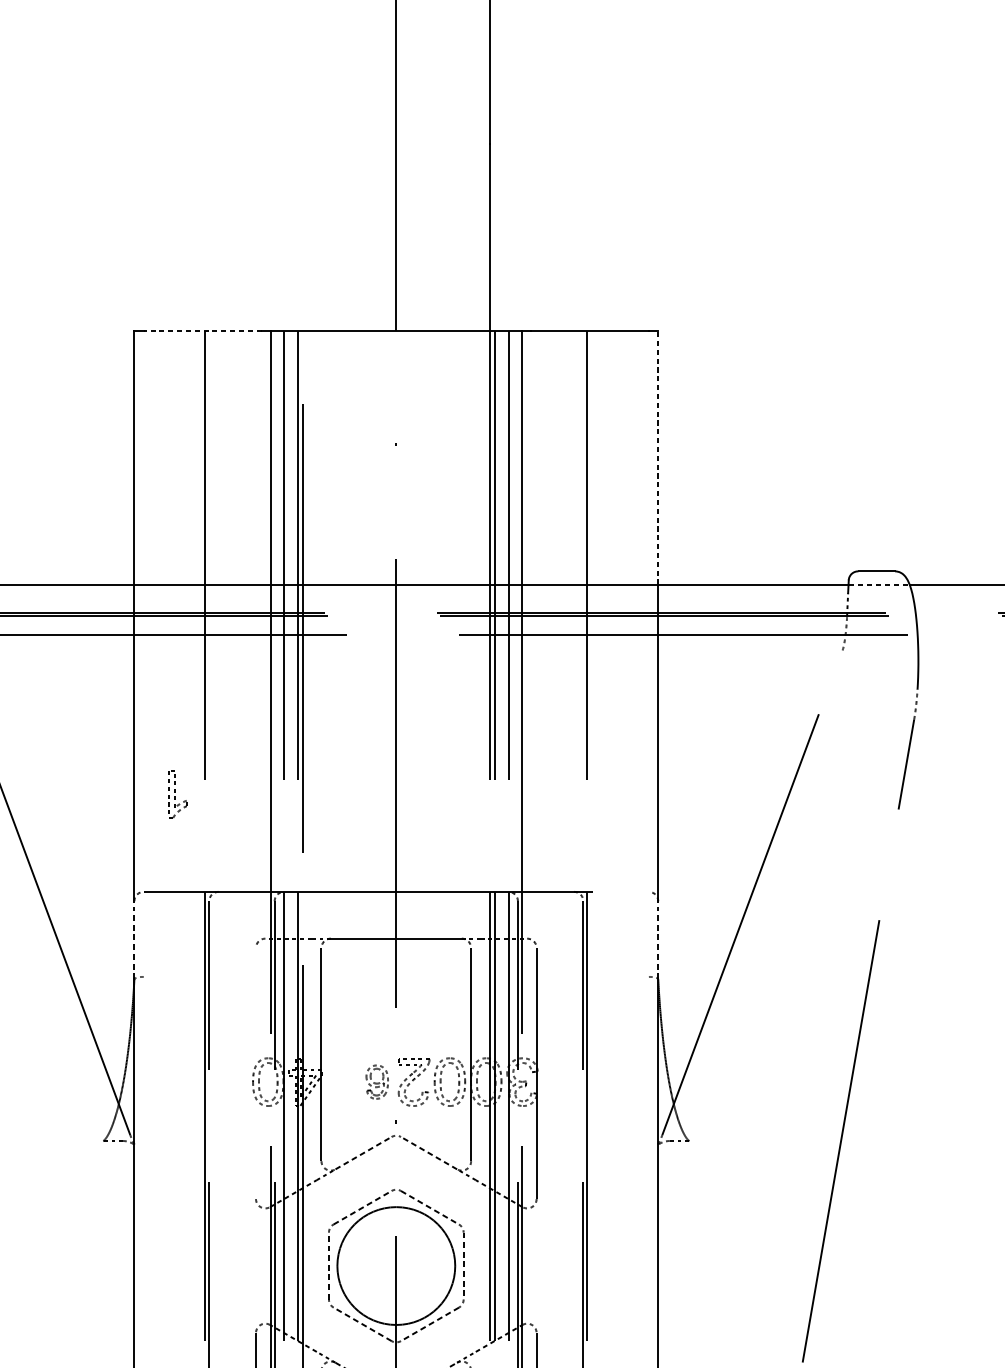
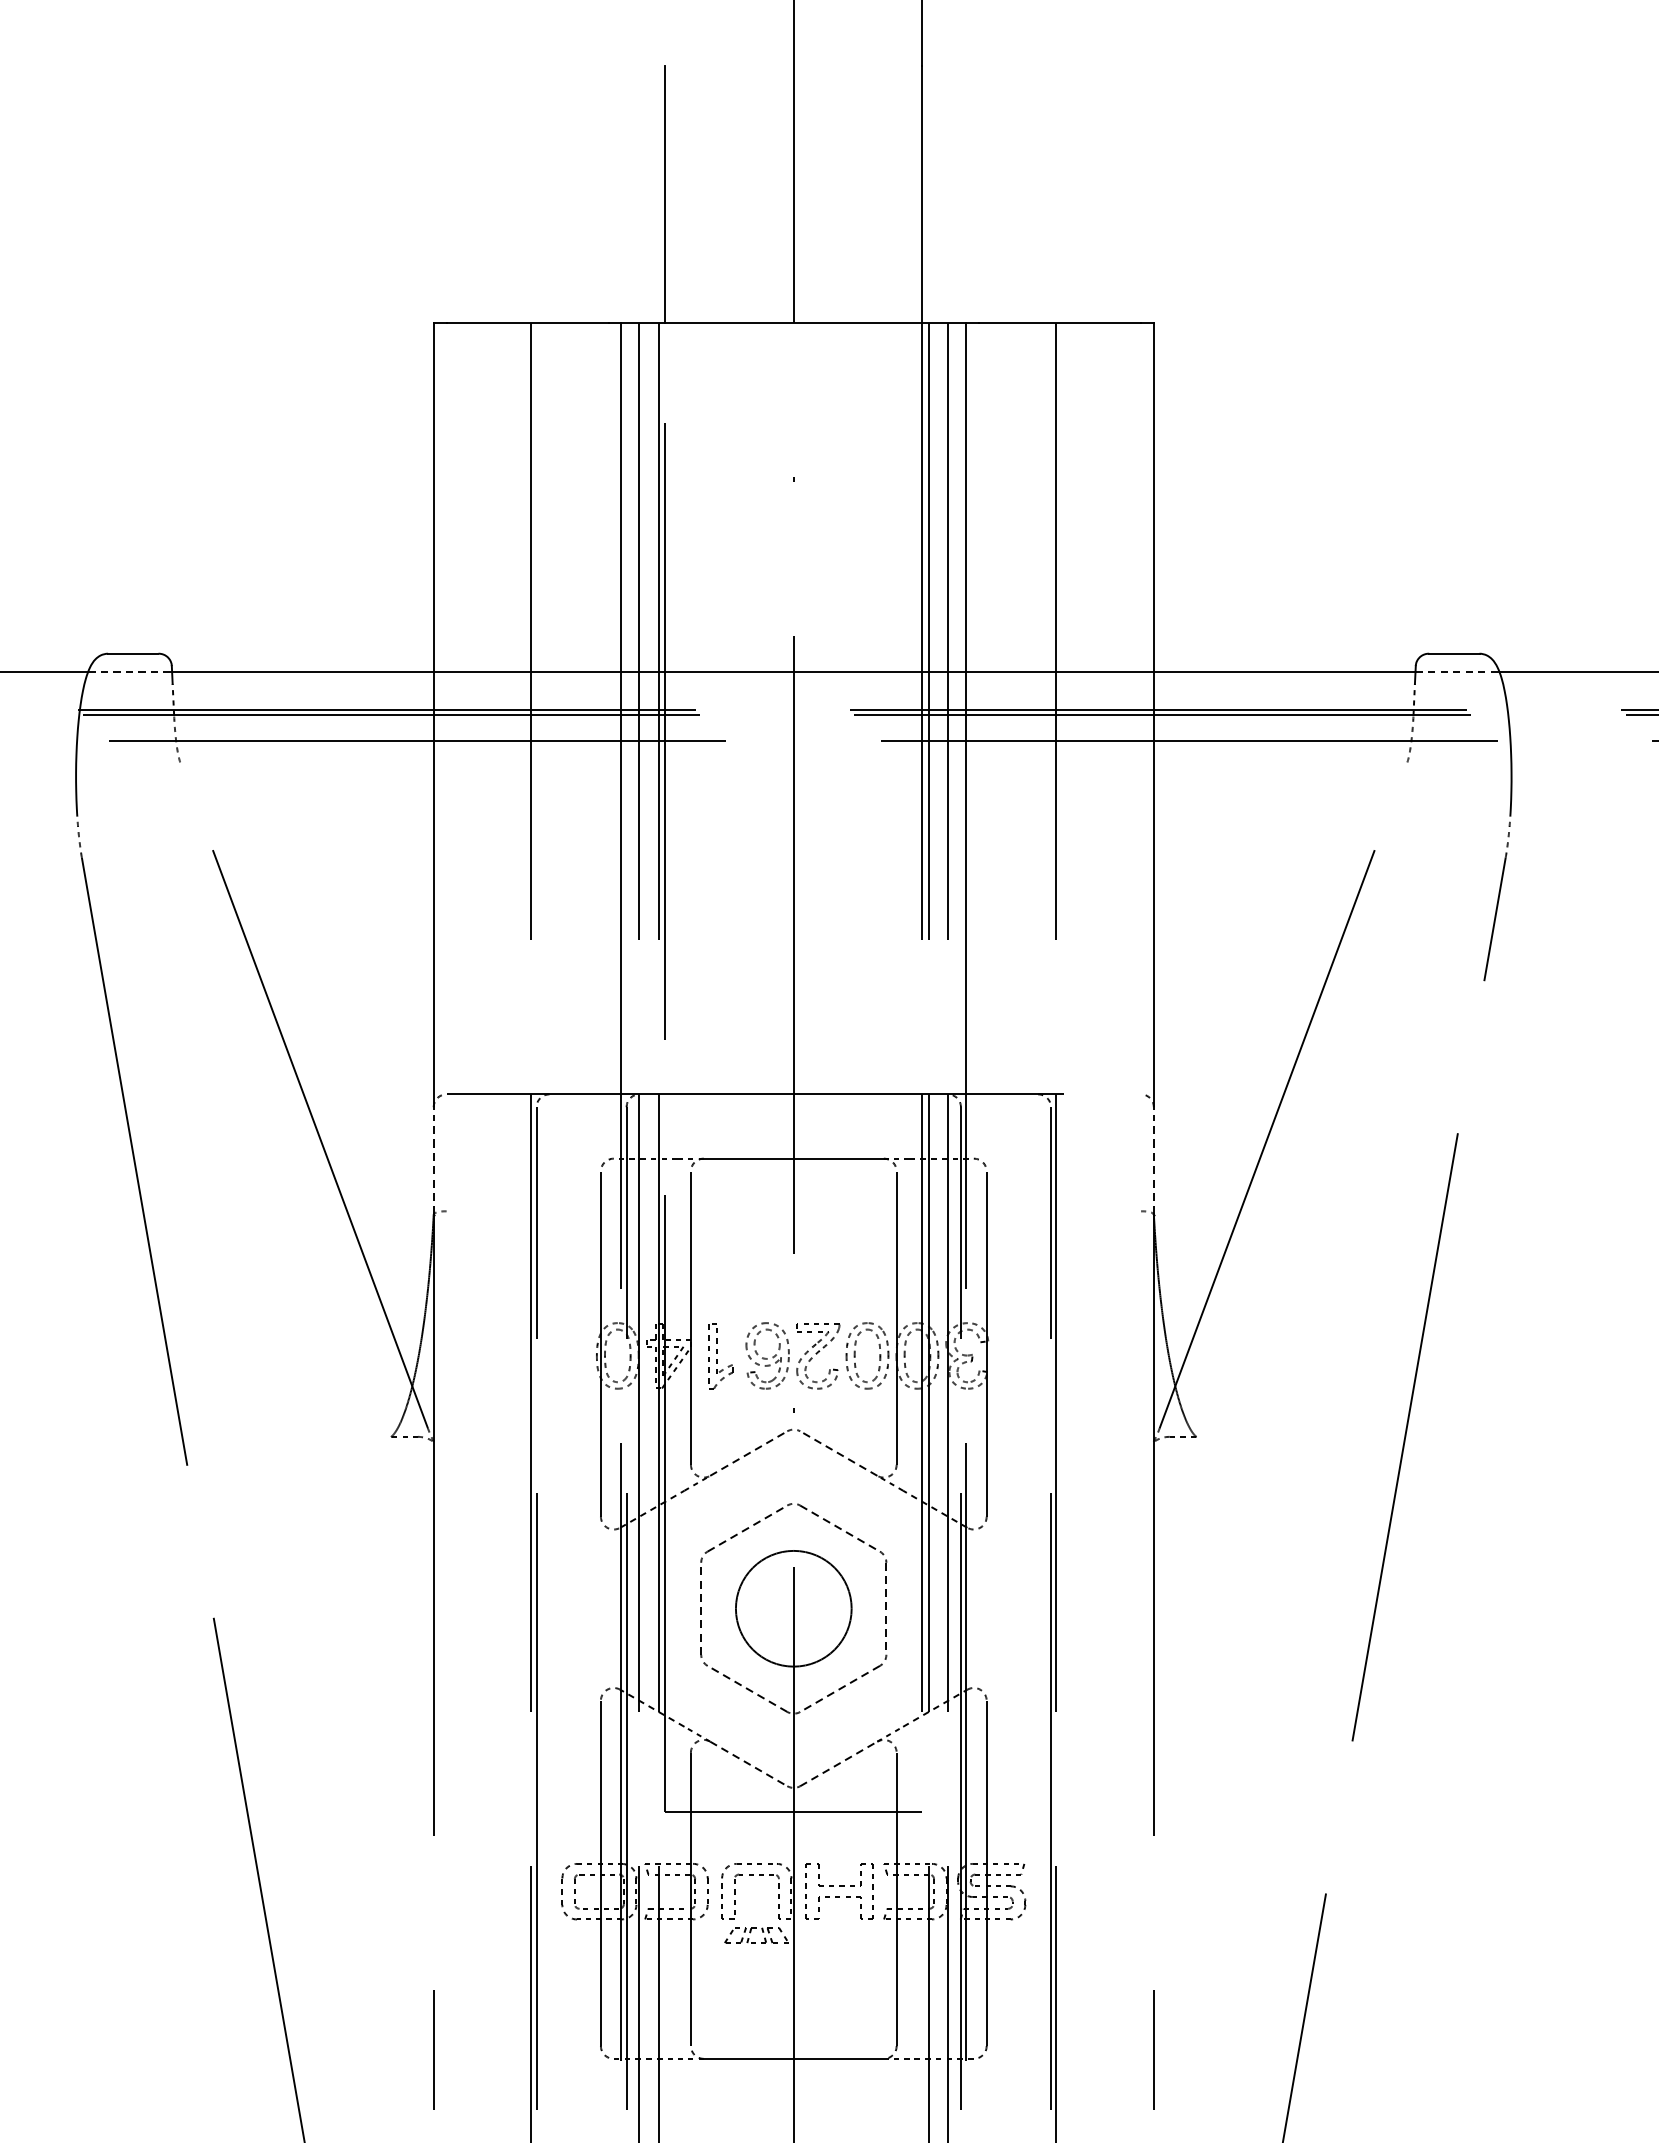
line: (302, 236) -> (665, 193), added
line: (202, 330) -> (527, 322), dashed -> solid
line: (657, 457) -> (1153, 497), dashed -> solid
part: (177, 794) -> (720, 1356), moved
line: (255, 1073) -> (600, 1343), added
part: (377, 1081) -> (767, 1355), size x1.43
circle: (396, 1265) -> (793, 1608), size x0.71

